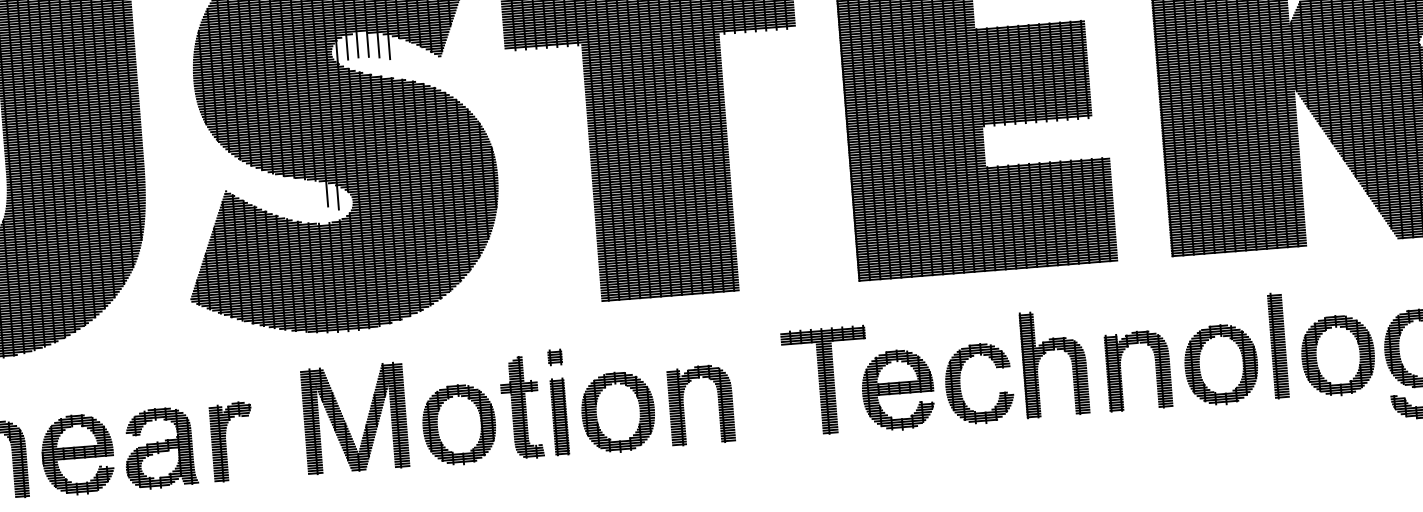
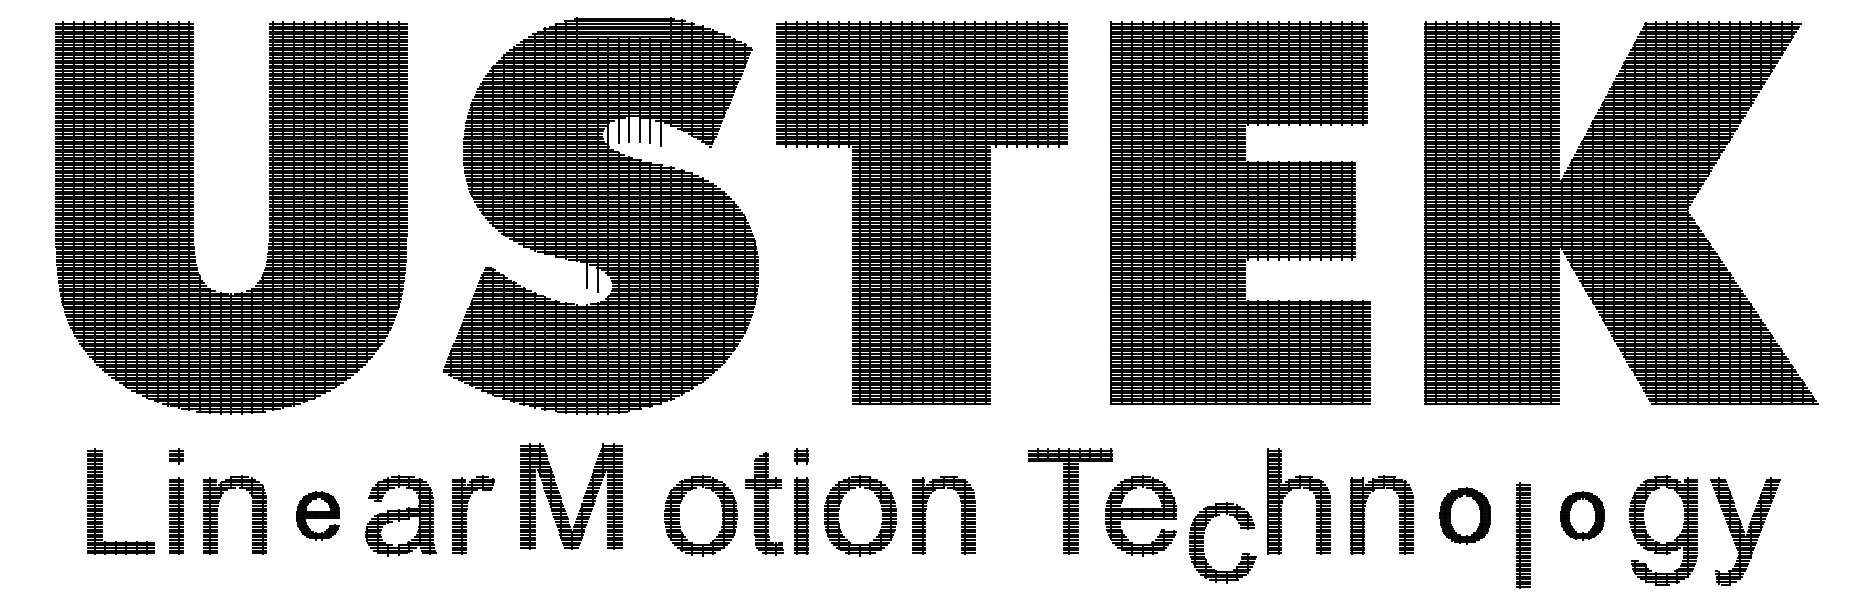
part: (1278, 345) -> (1523, 535), moved
part: (1338, 355) -> (1582, 515), size x0.6
part: (1221, 364) -> (1465, 515), size x0.7
part: (960, 384) -> (1203, 542), moved
part: (345, 420) -> (561, 497), moved
part: (76, 454) -> (317, 515), size x0.6

